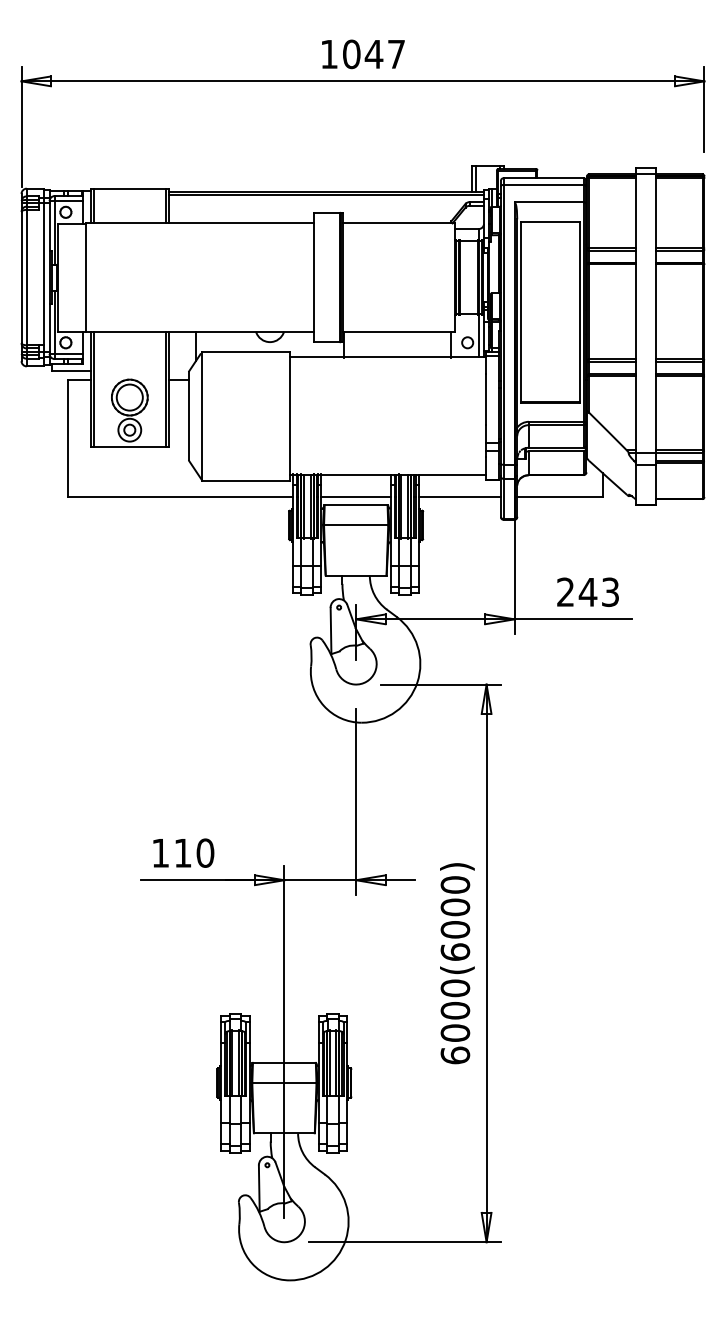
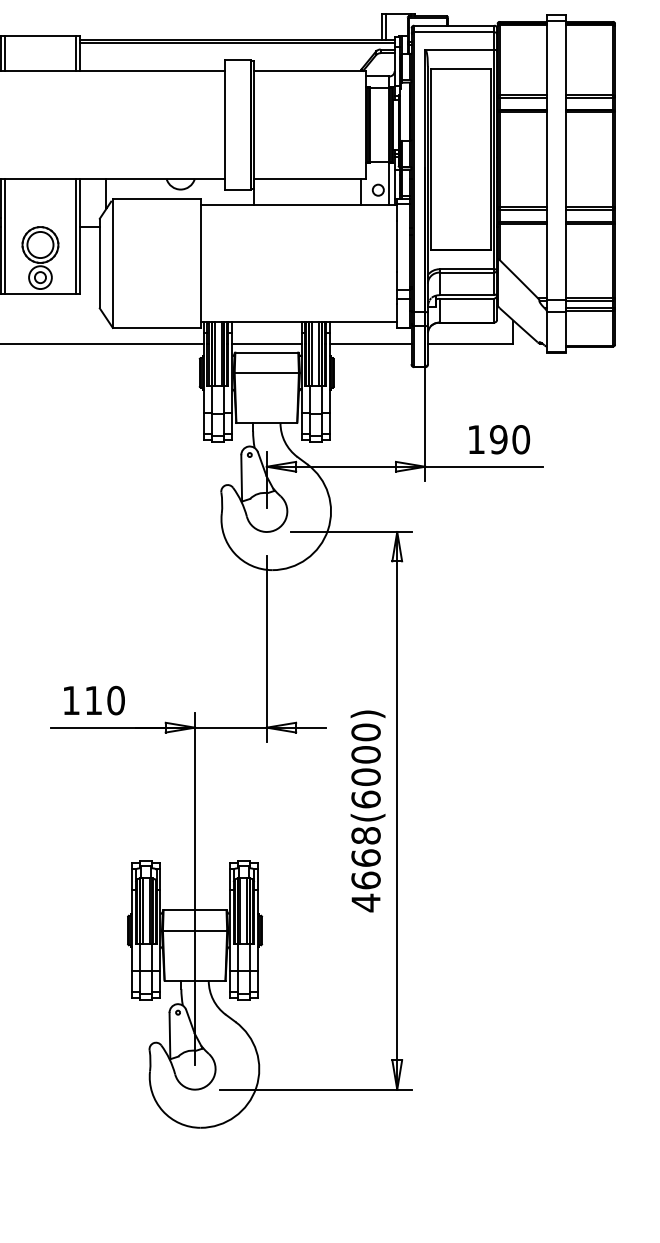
text: (588, 592) -> (499, 439), 243 -> 190
text: (455, 1021) -> (366, 868), 6000(6000) -> 4668(6000)

